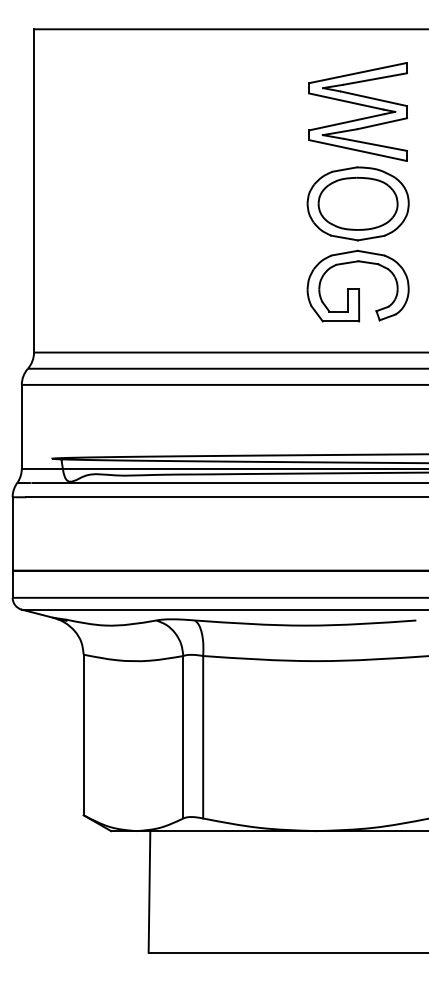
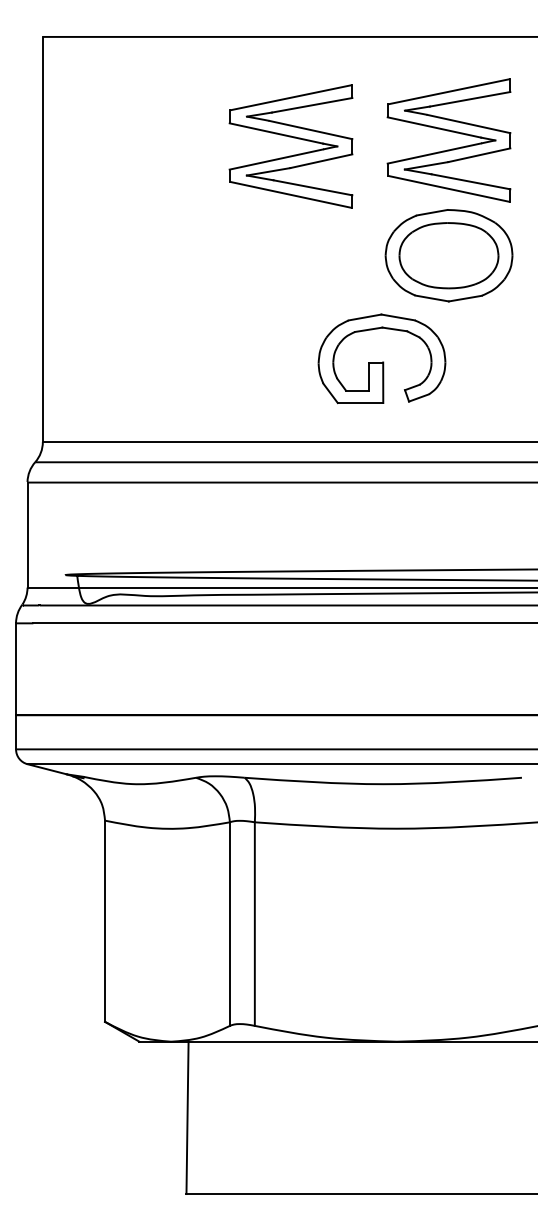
part: (234, 110) -> (293, 138), added
part: (357, 285) -> (381, 358), moved

